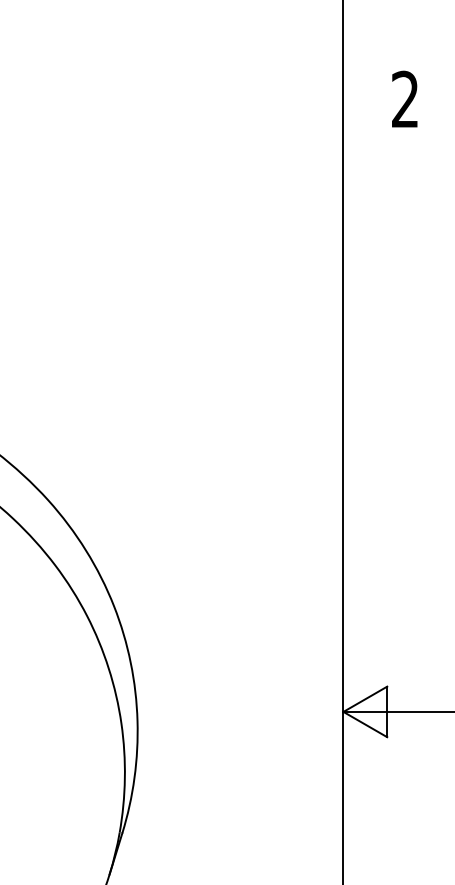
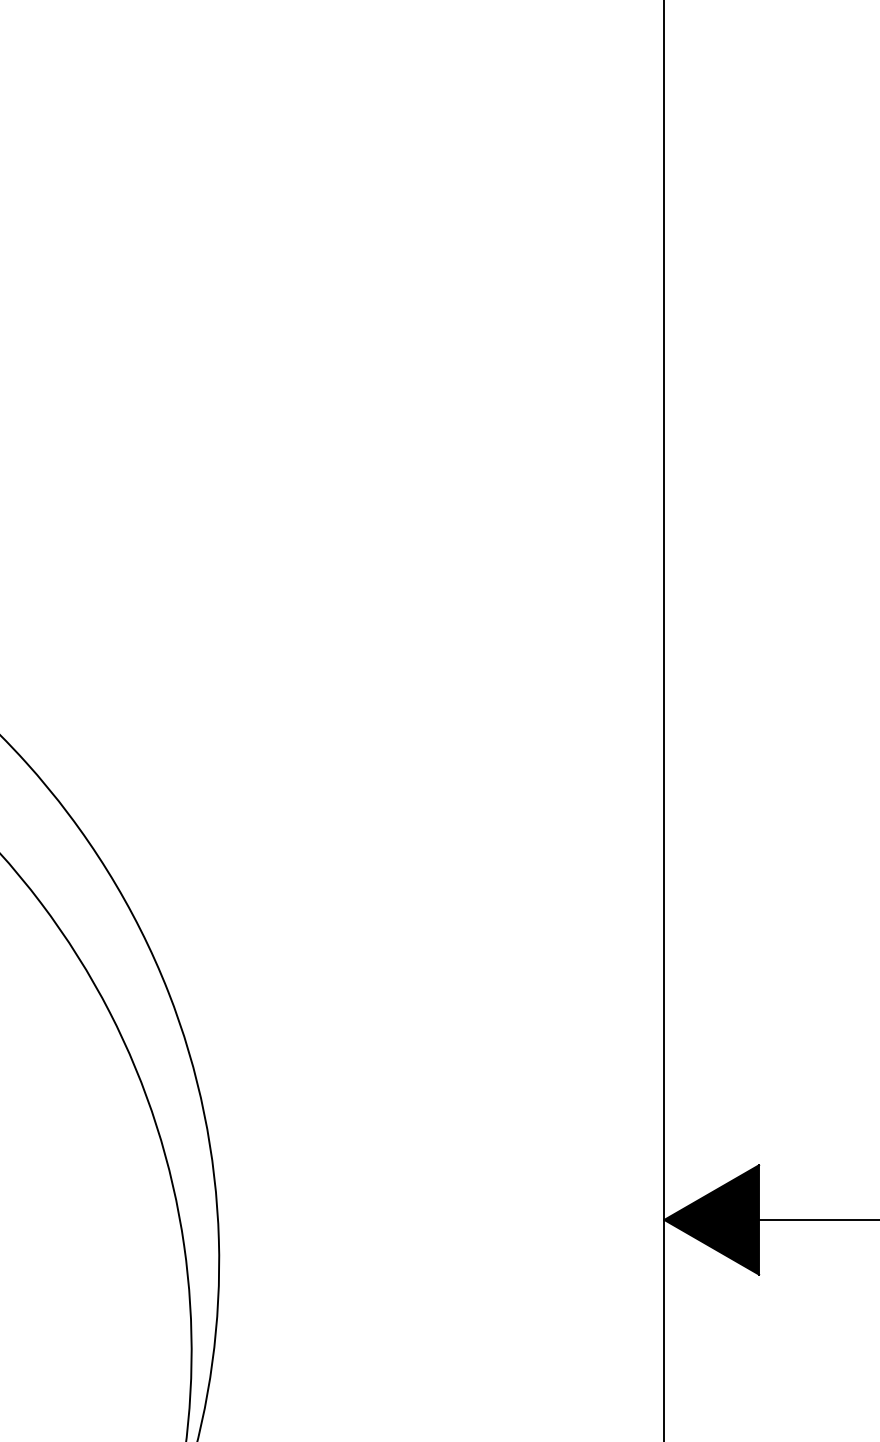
fill: (365, 711) -> (712, 1219), added

